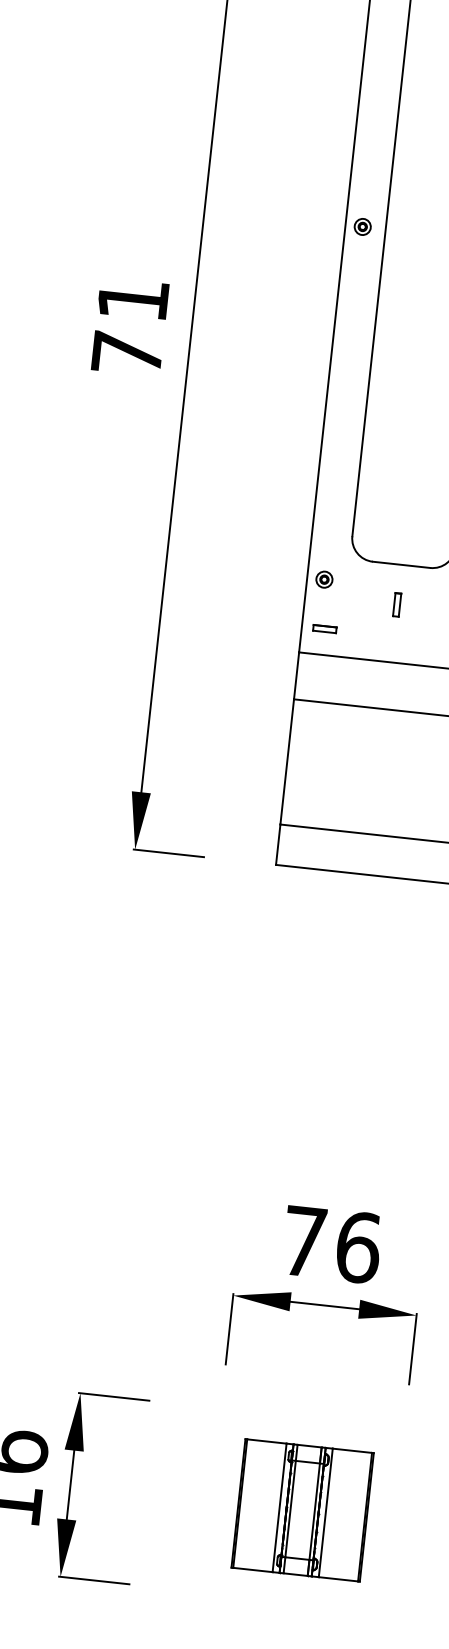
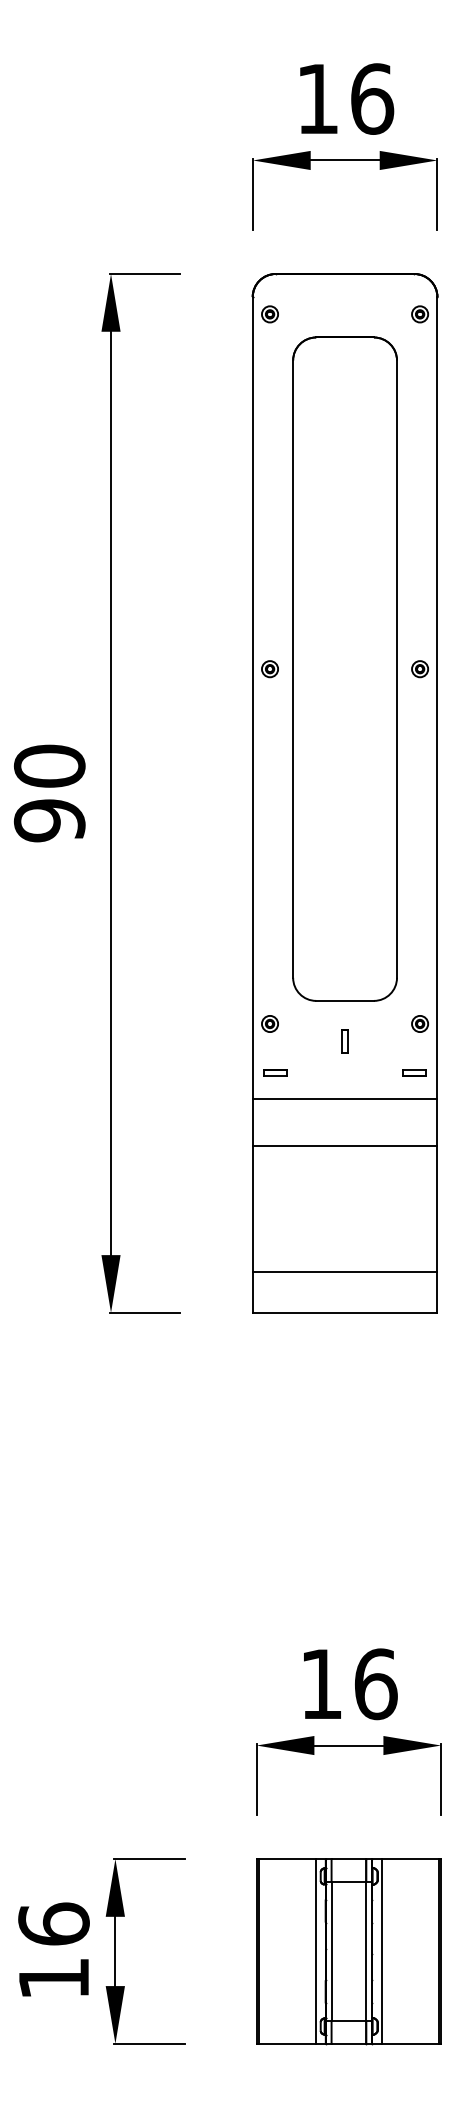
text: (130, 326) -> (49, 793), 71 -> 90
text: (304, 1240) -> (321, 1683), 76 -> 16
part: (302, 1510) -> (348, 1951), size x1.43

